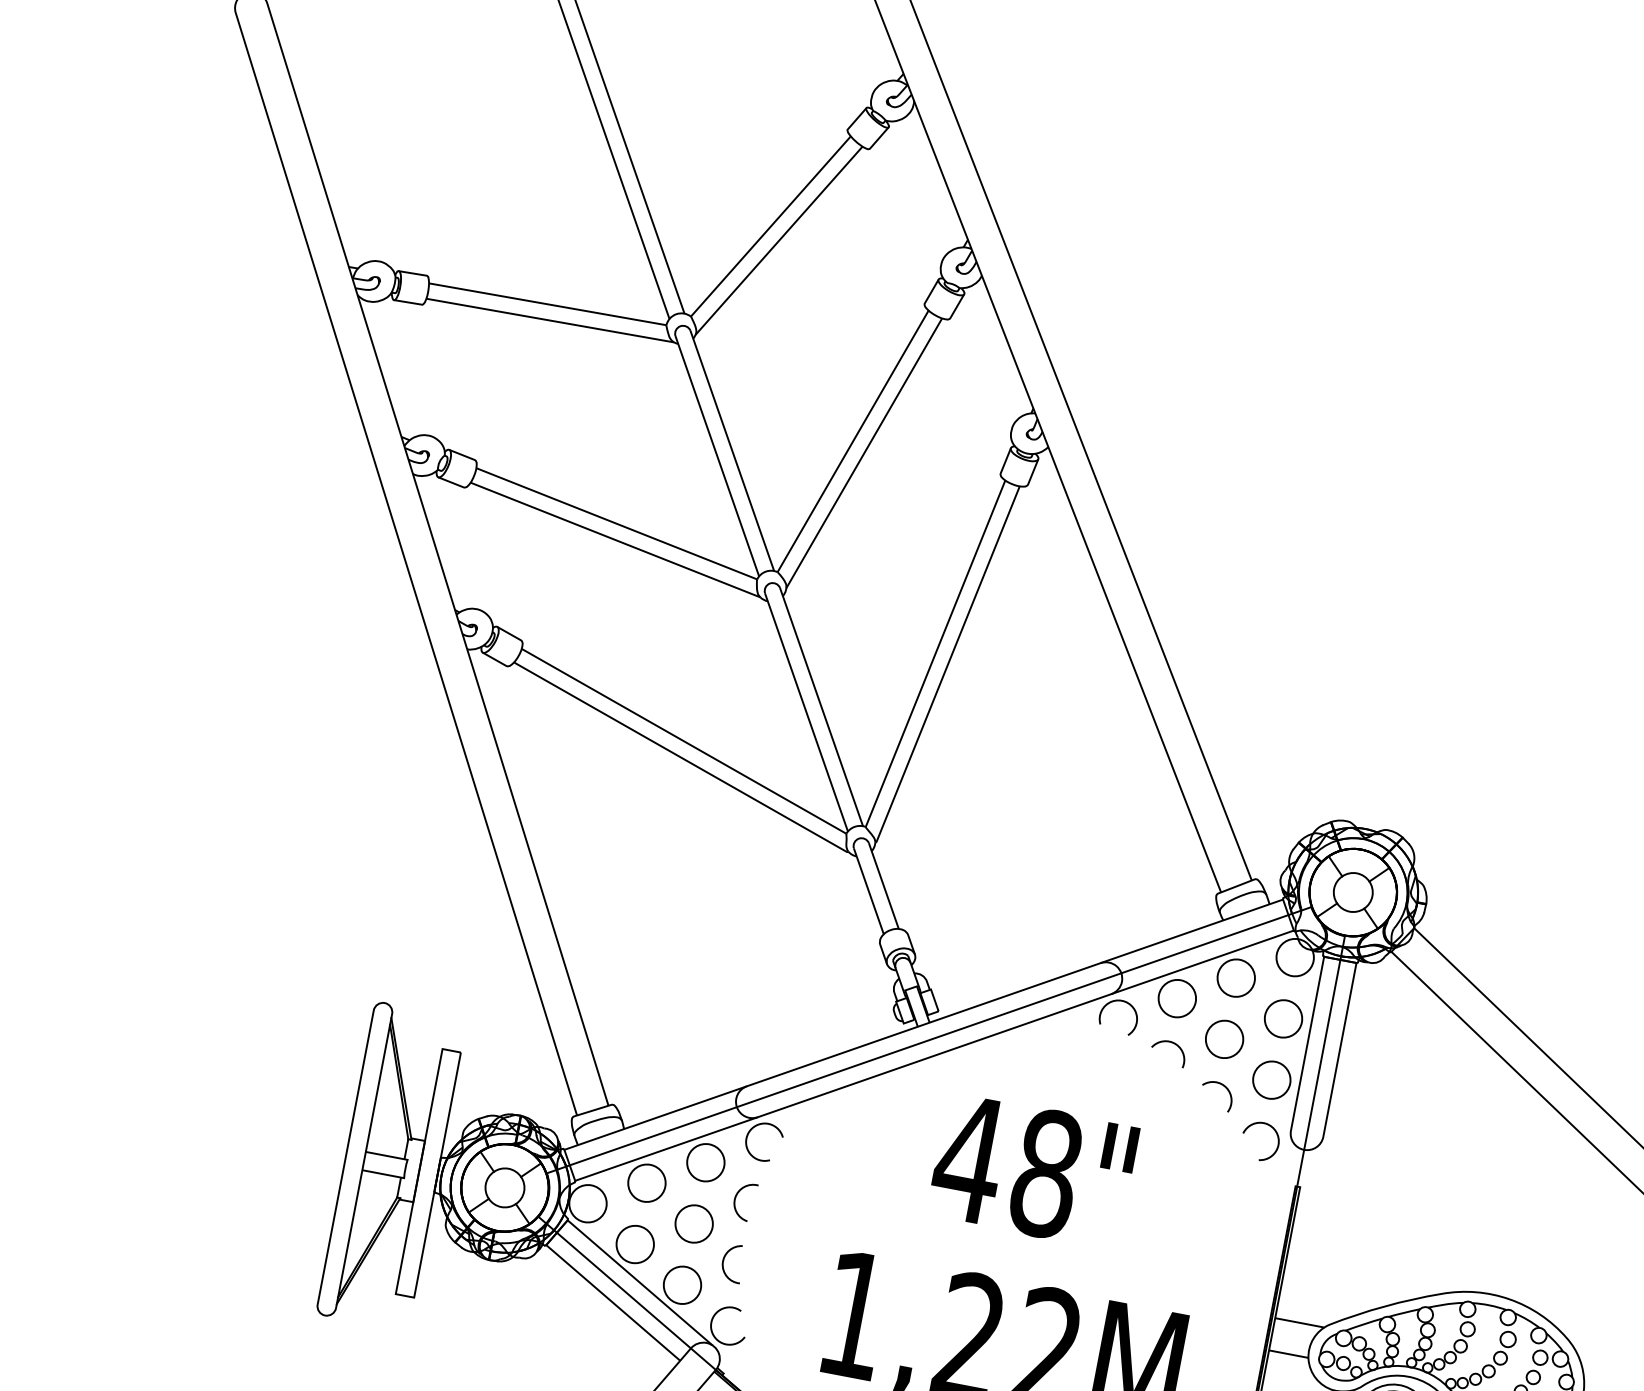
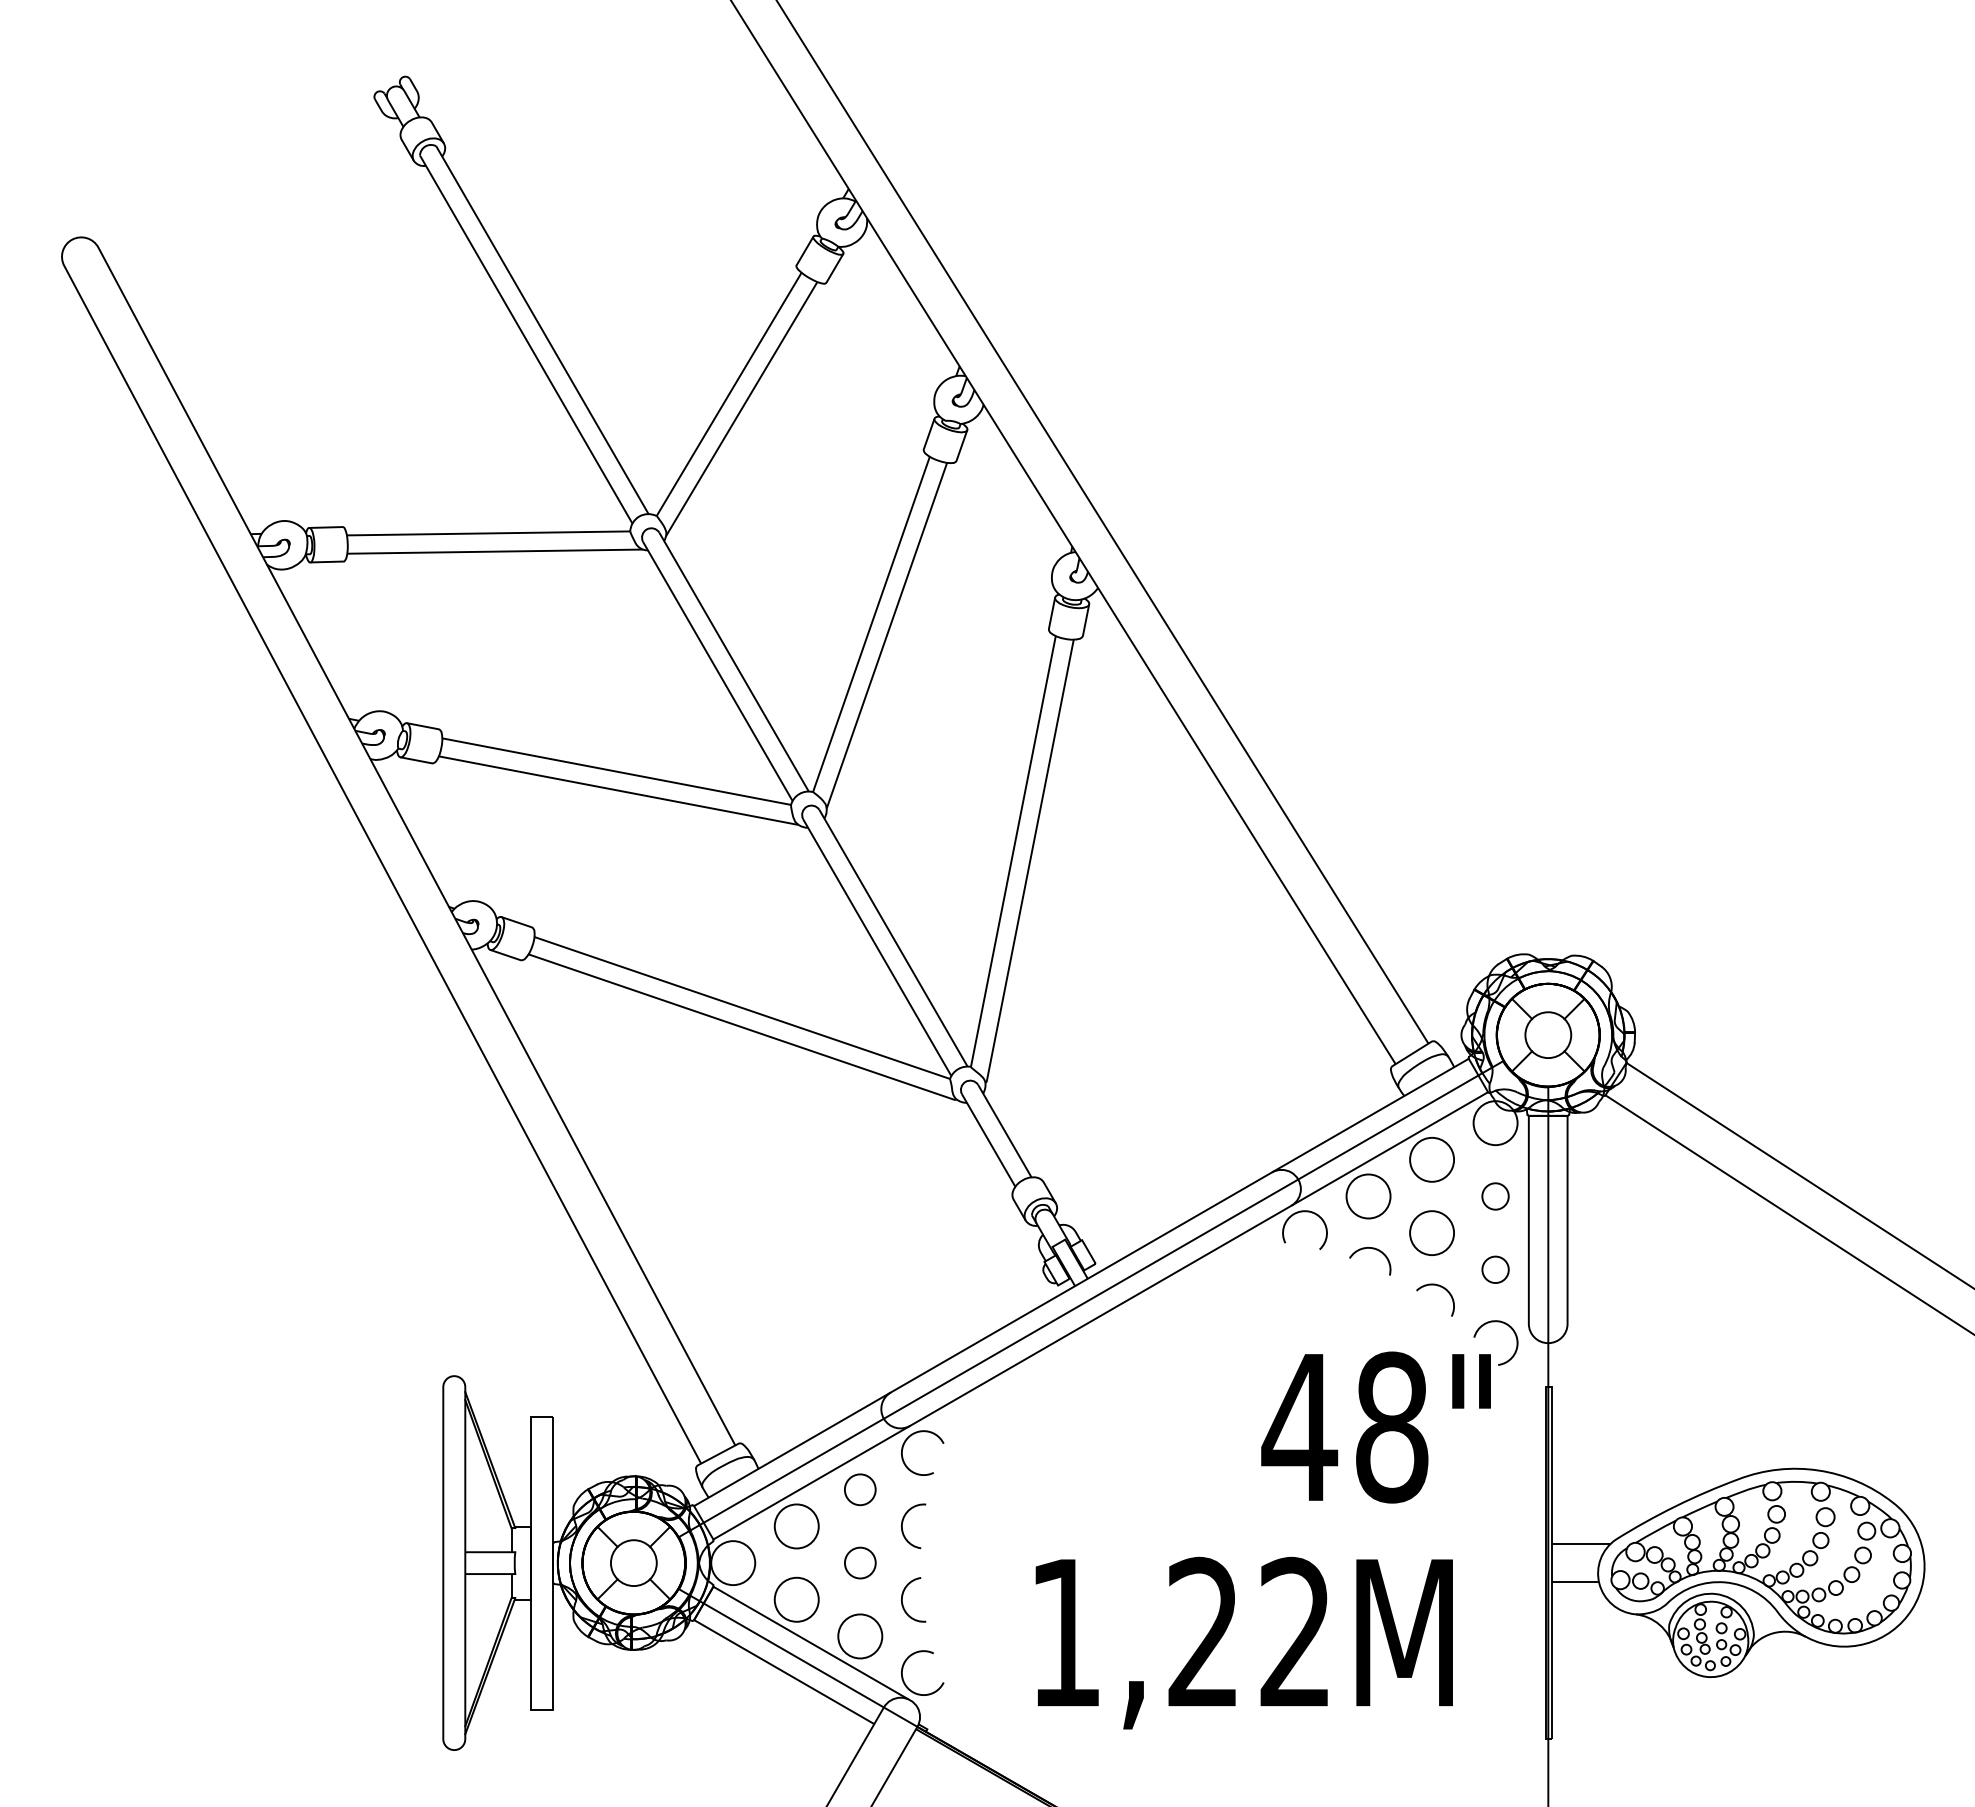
circle: (1283, 1018) -> (1495, 1196), size x0.6
circle: (1271, 1079) -> (1495, 1269), size x0.6
circle: (706, 1162) -> (860, 1489), size x0.7
text: (1032, 1171) -> (1375, 1427), moved
circle: (694, 1223) -> (860, 1562), size x0.7

